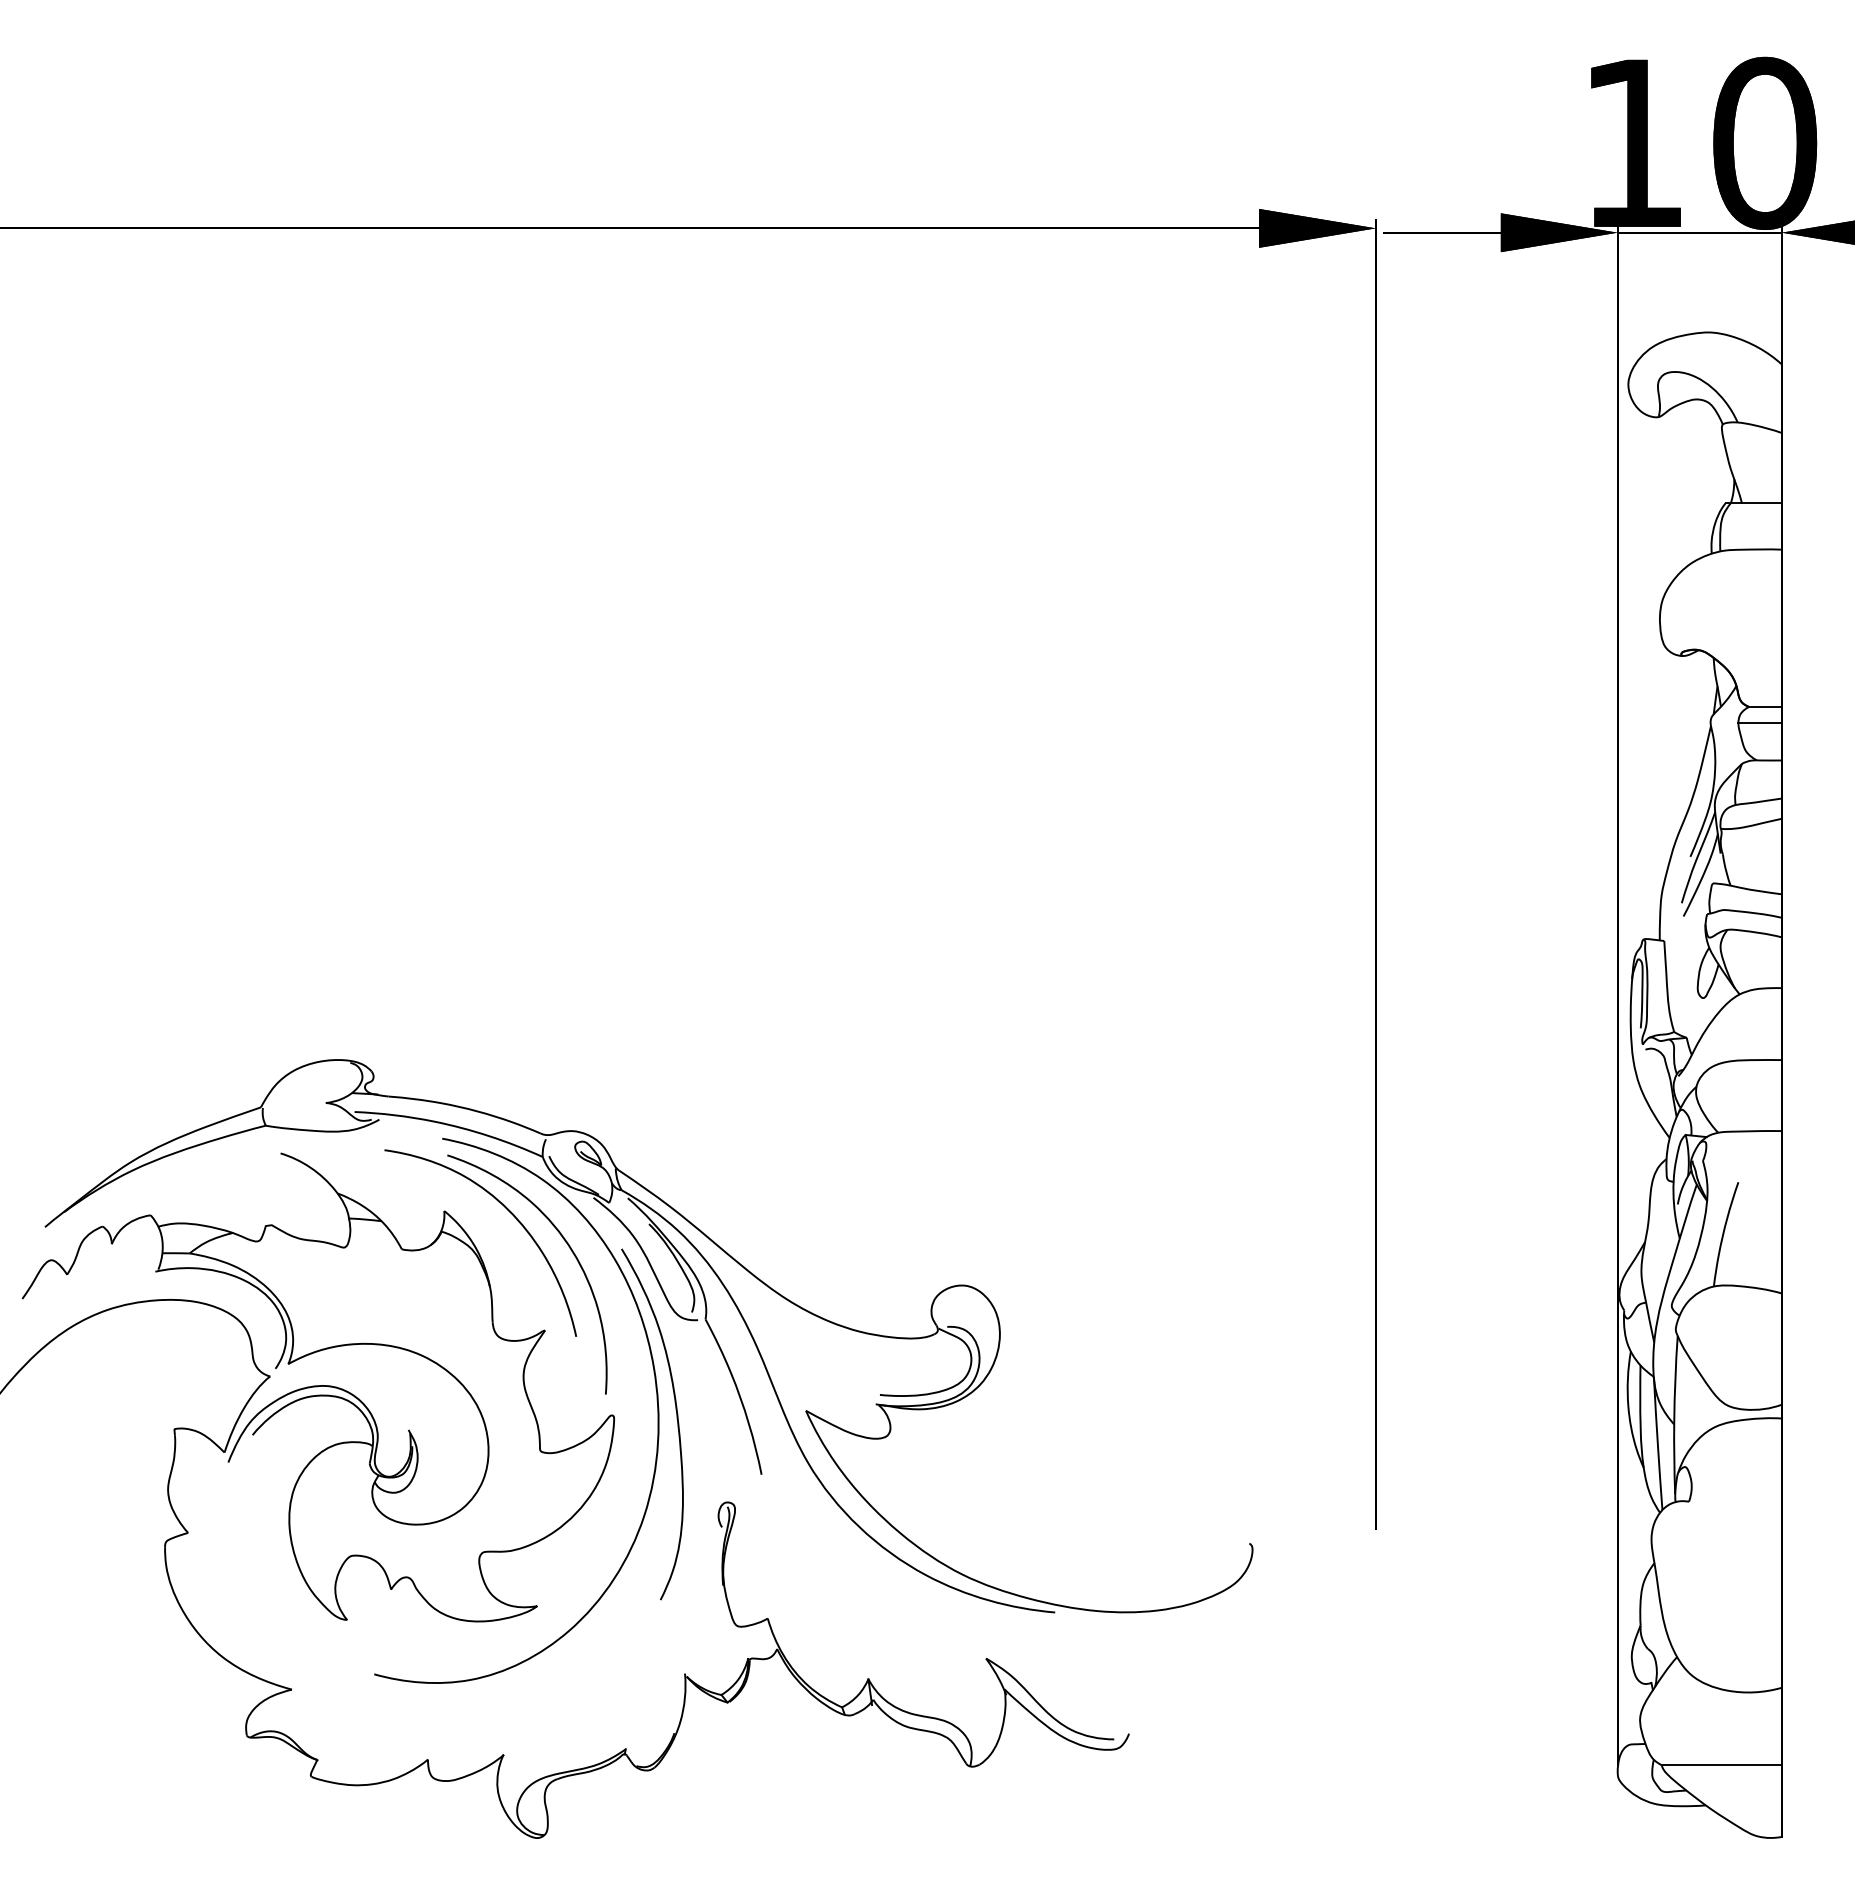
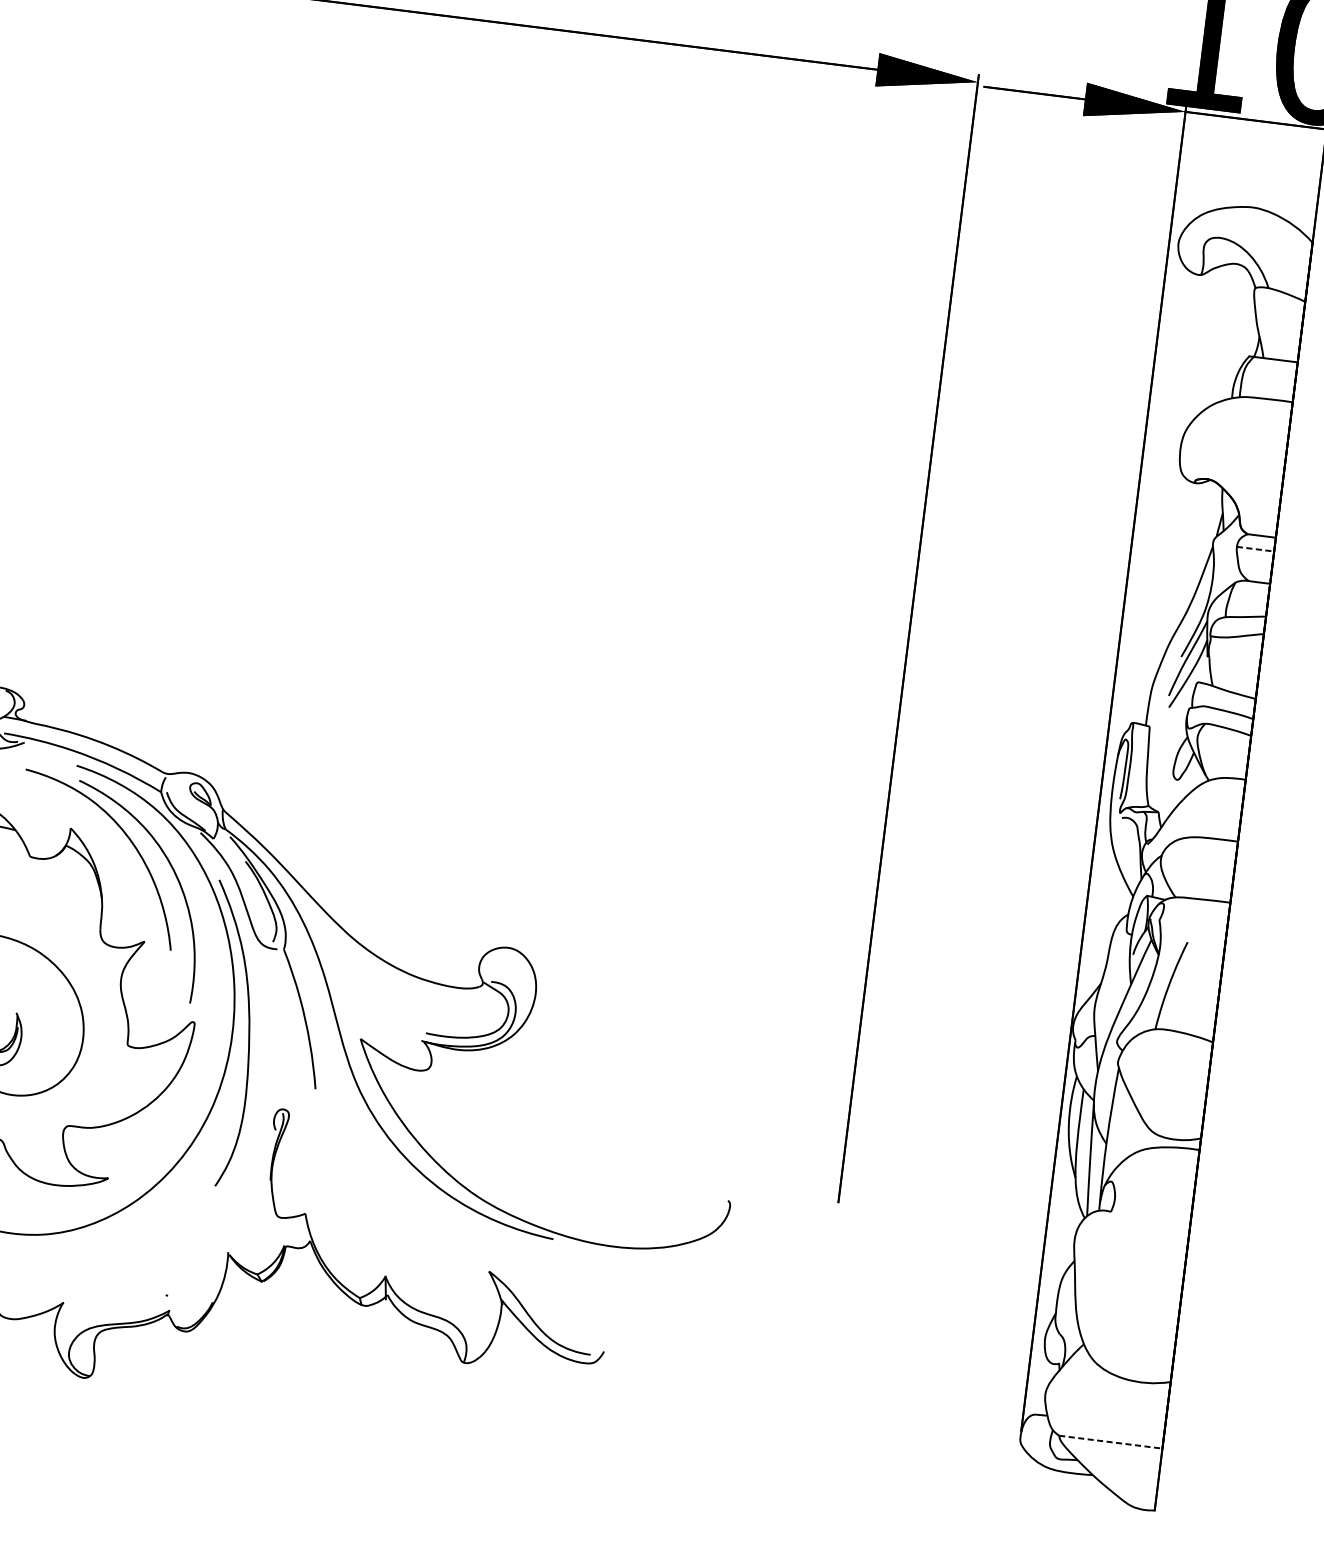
line: (1760, 722) -> (1255, 548), solid -> dashed
line: (1721, 1765) -> (1110, 1442), solid -> dashed

